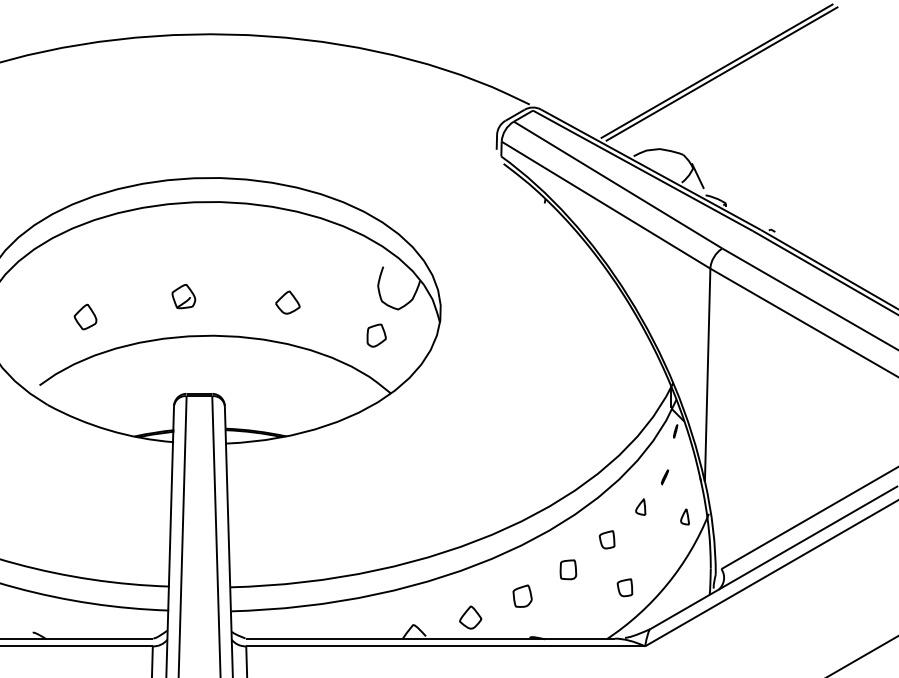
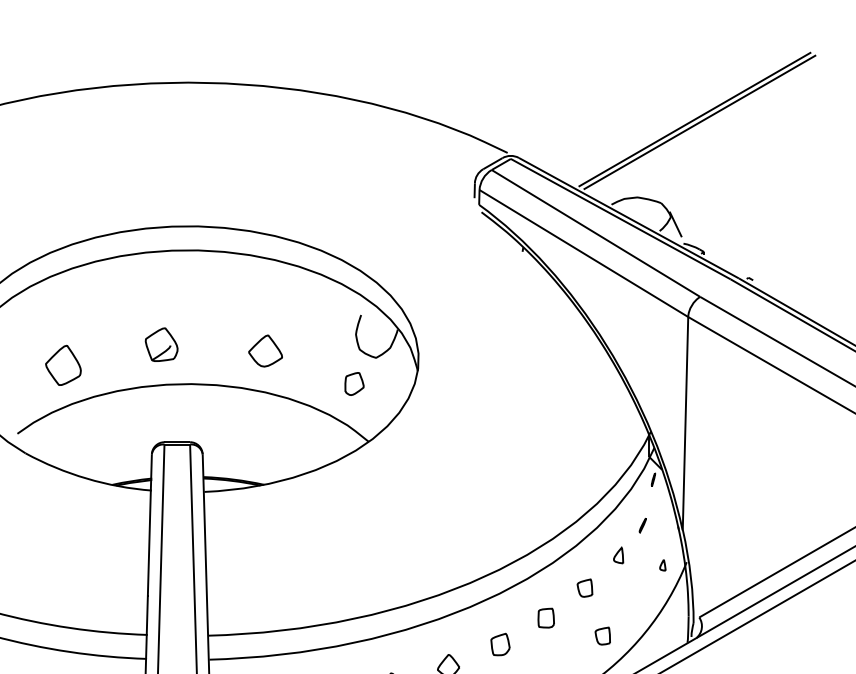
part: (183, 296) -> (161, 344), size x1.4
part: (287, 302) -> (265, 350), size x1.4
part: (85, 316) -> (63, 364), size x1.6
part: (684, 516) -> (662, 564), size x0.7

